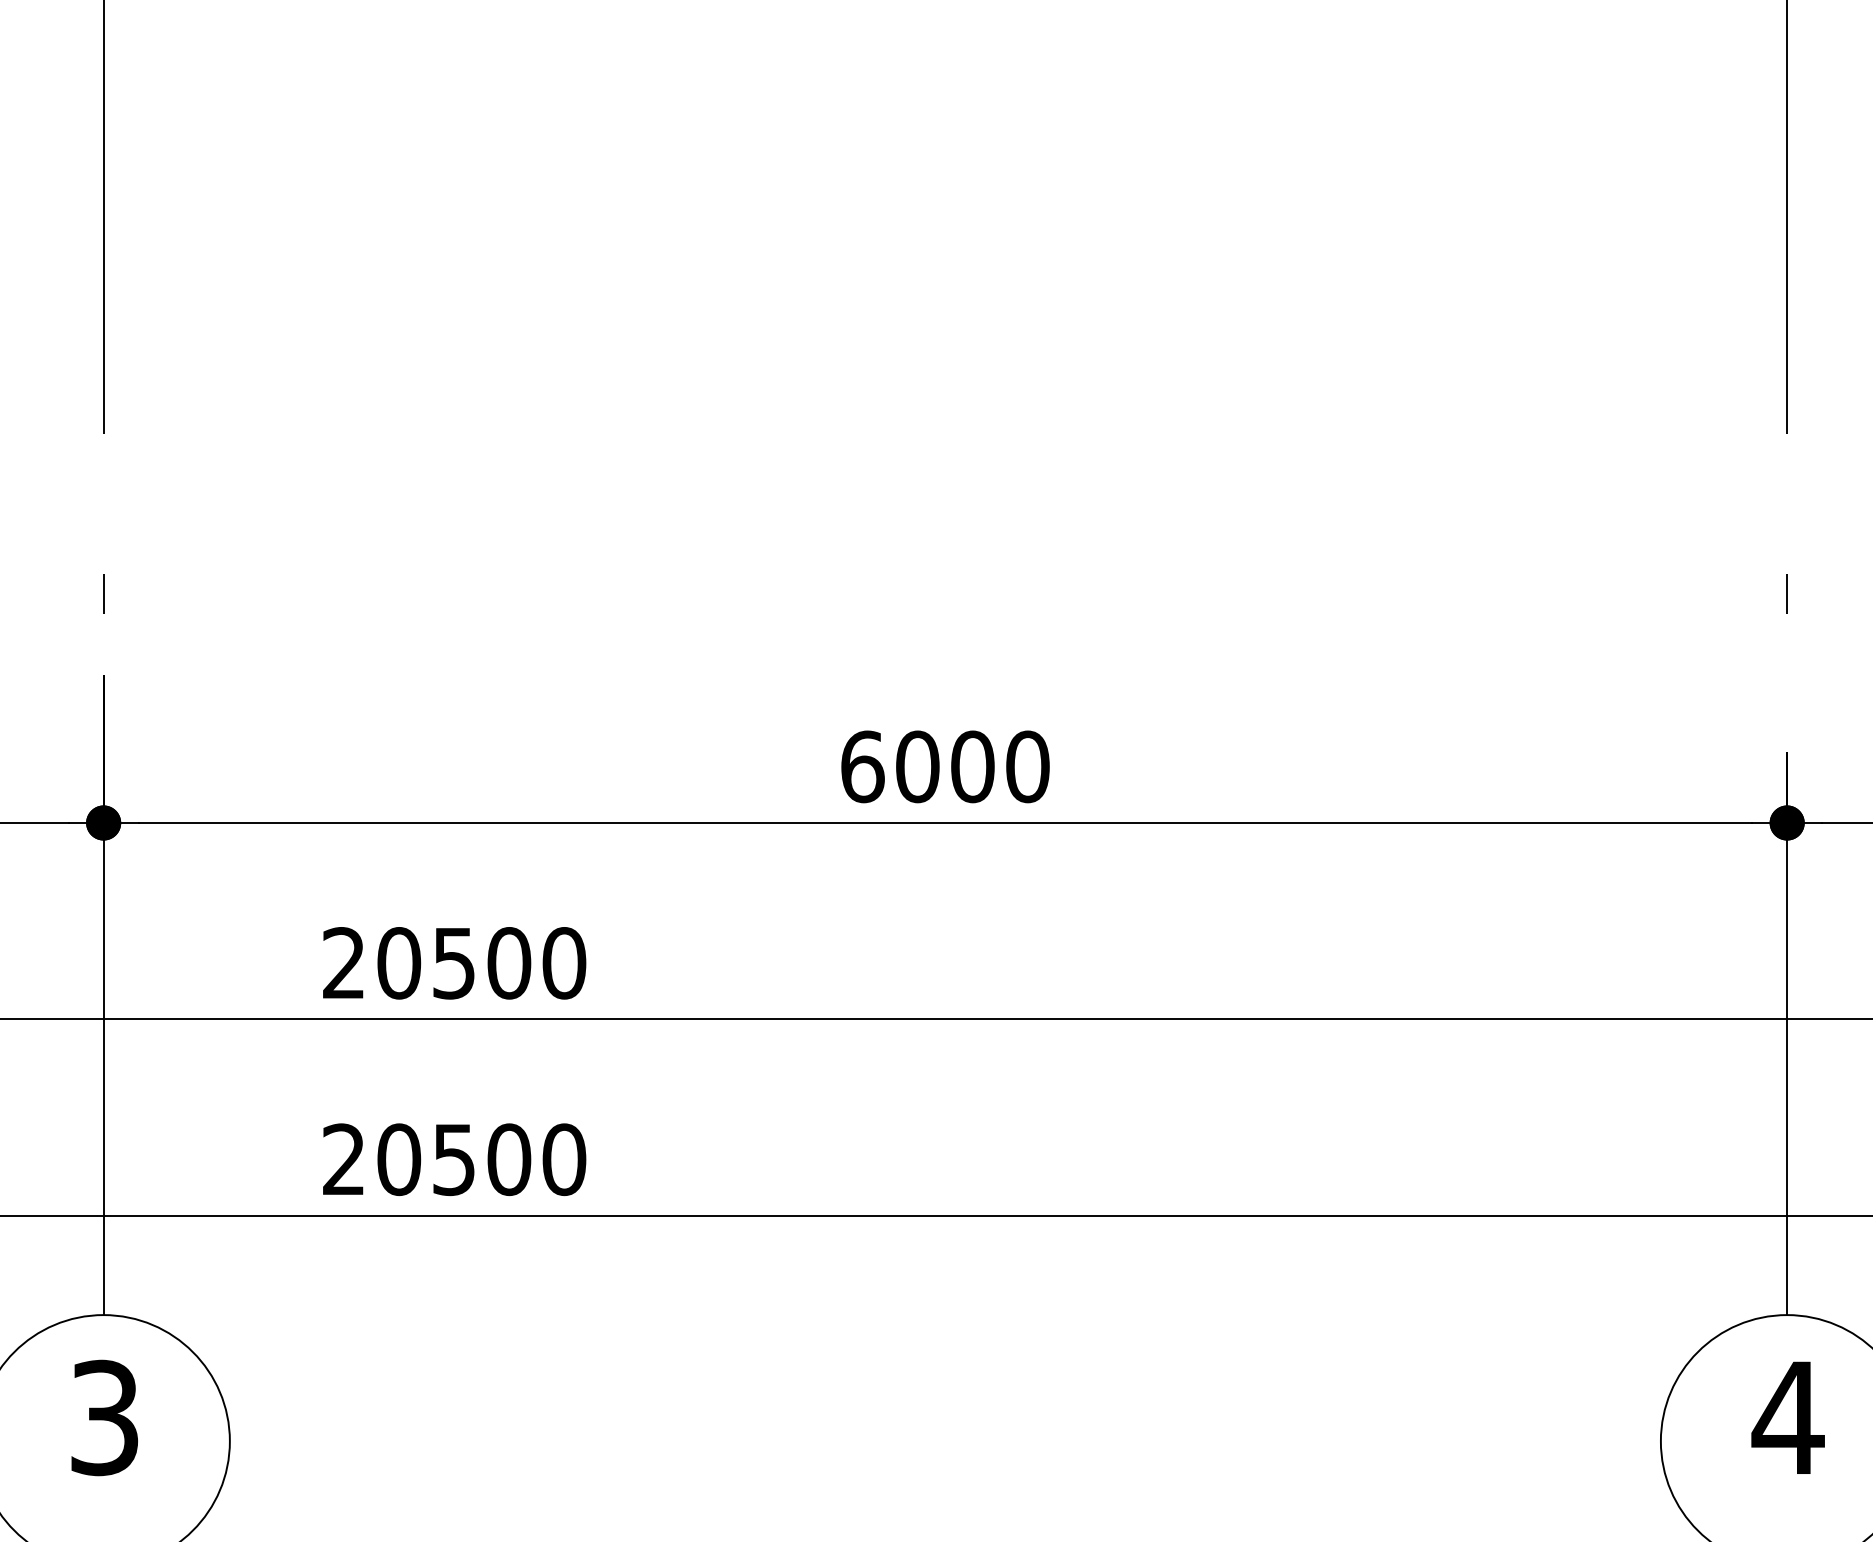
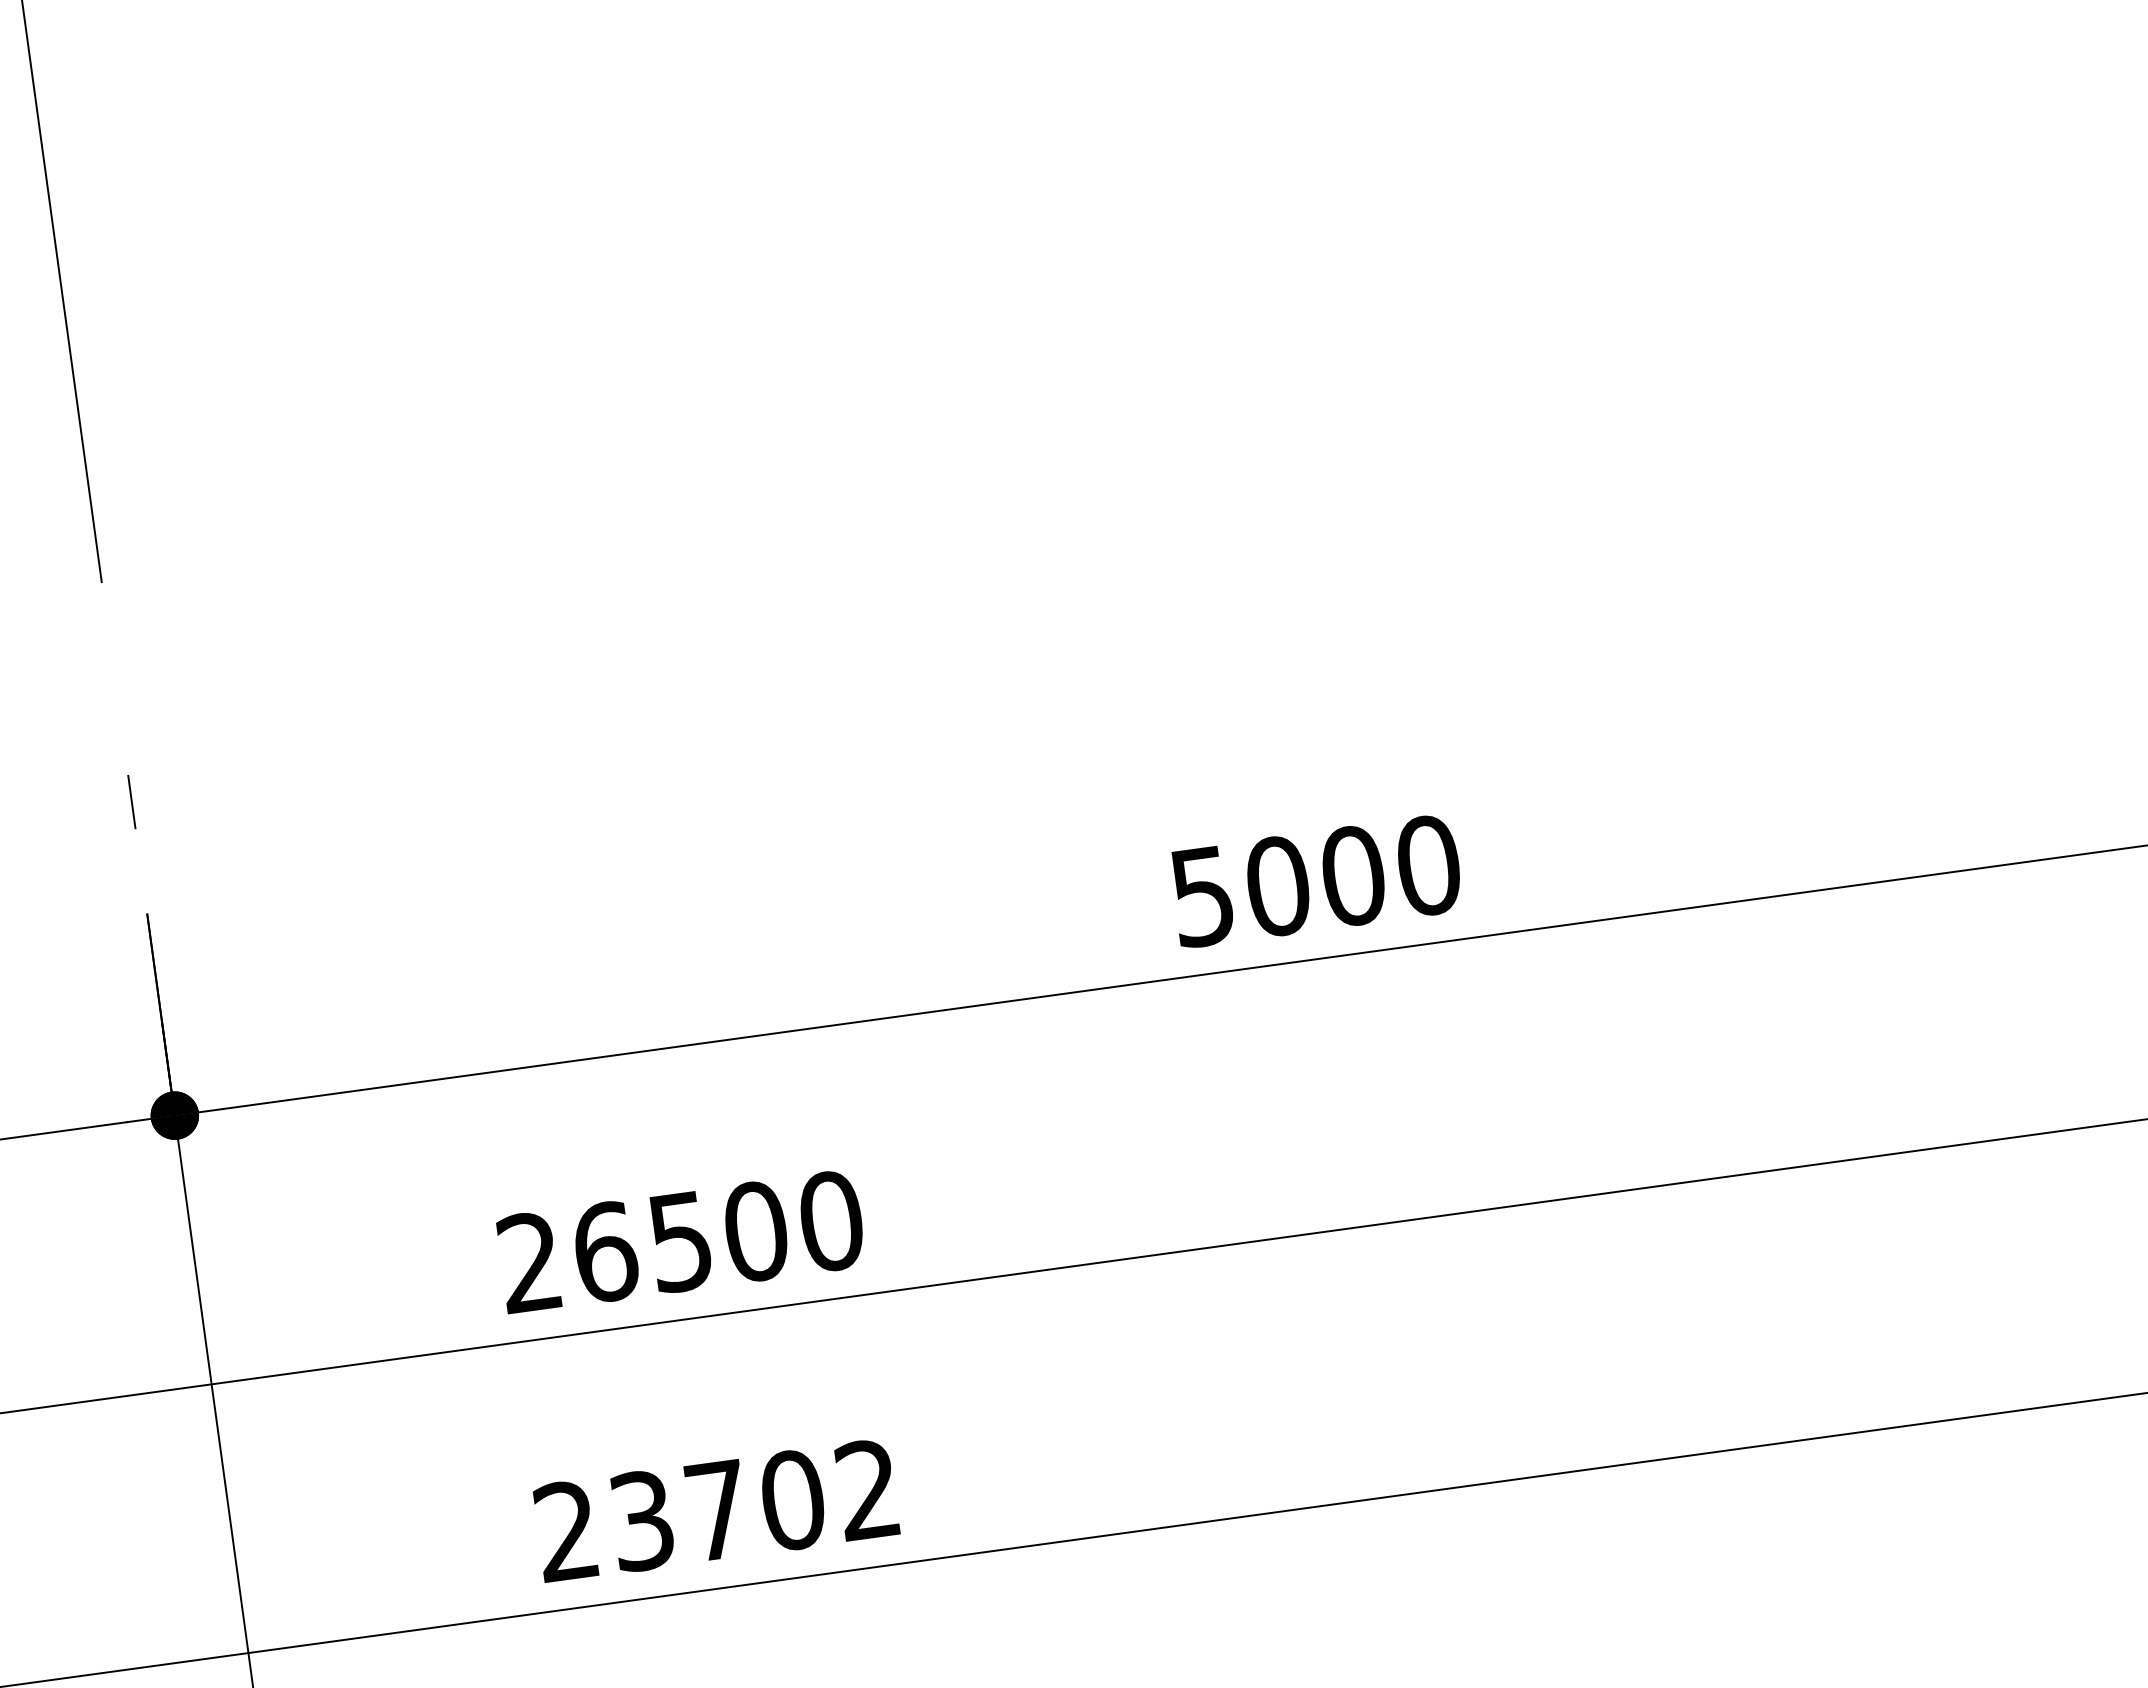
text: (862, 766) -> (1202, 896), 6000 -> 5000
text: (399, 963) -> (605, 1252), 20500 -> 26500
text: (481, 1159) -> (754, 1505), 20500 -> 23702

